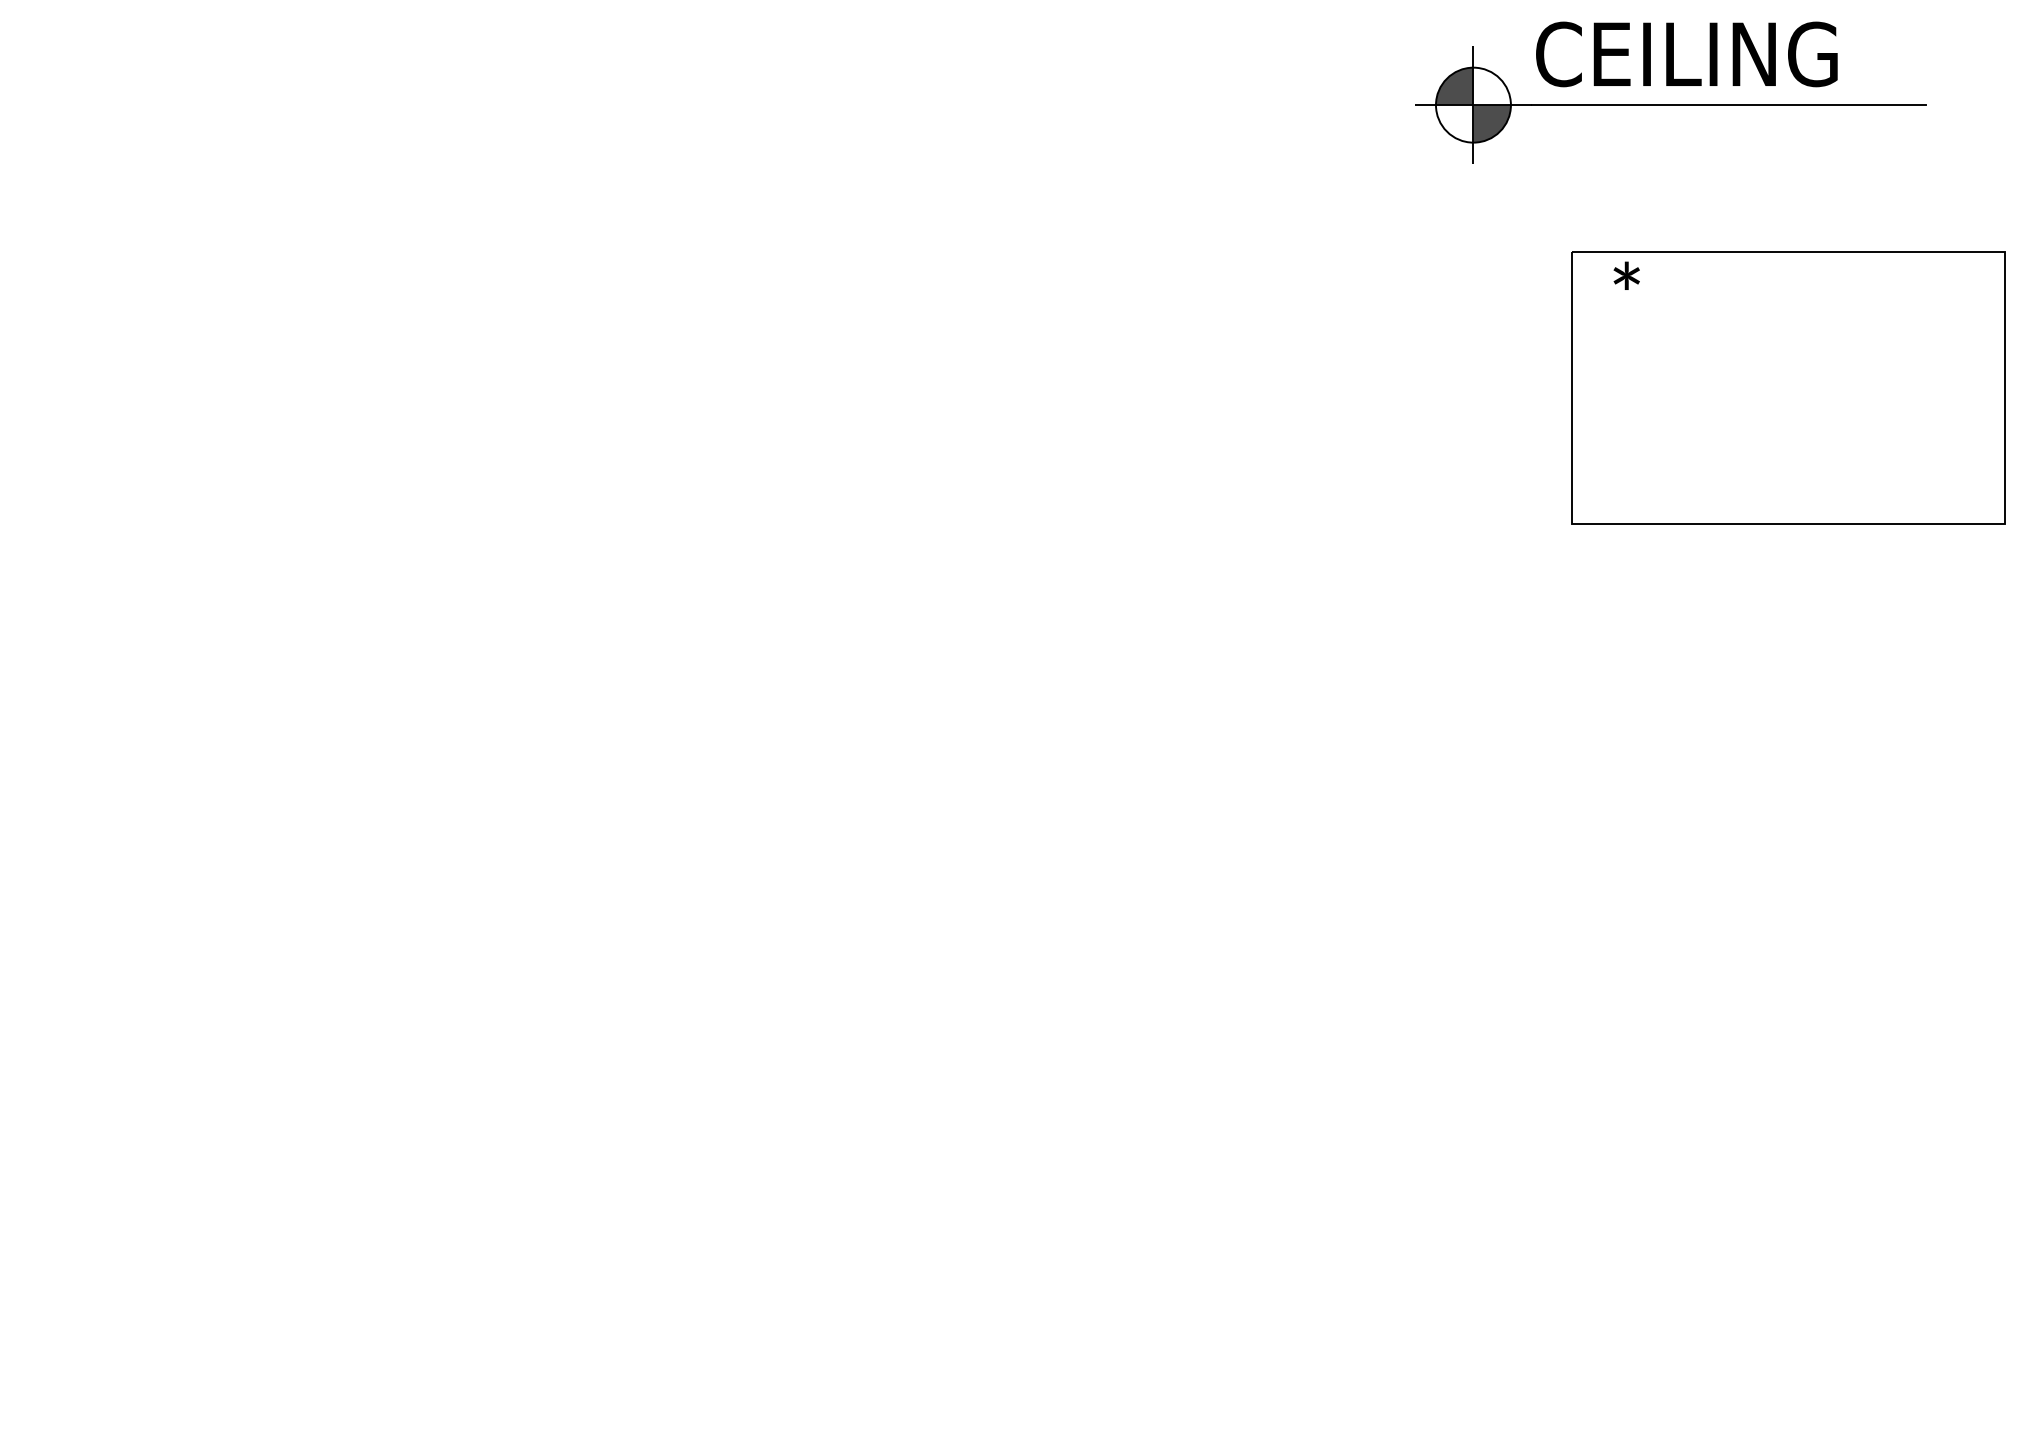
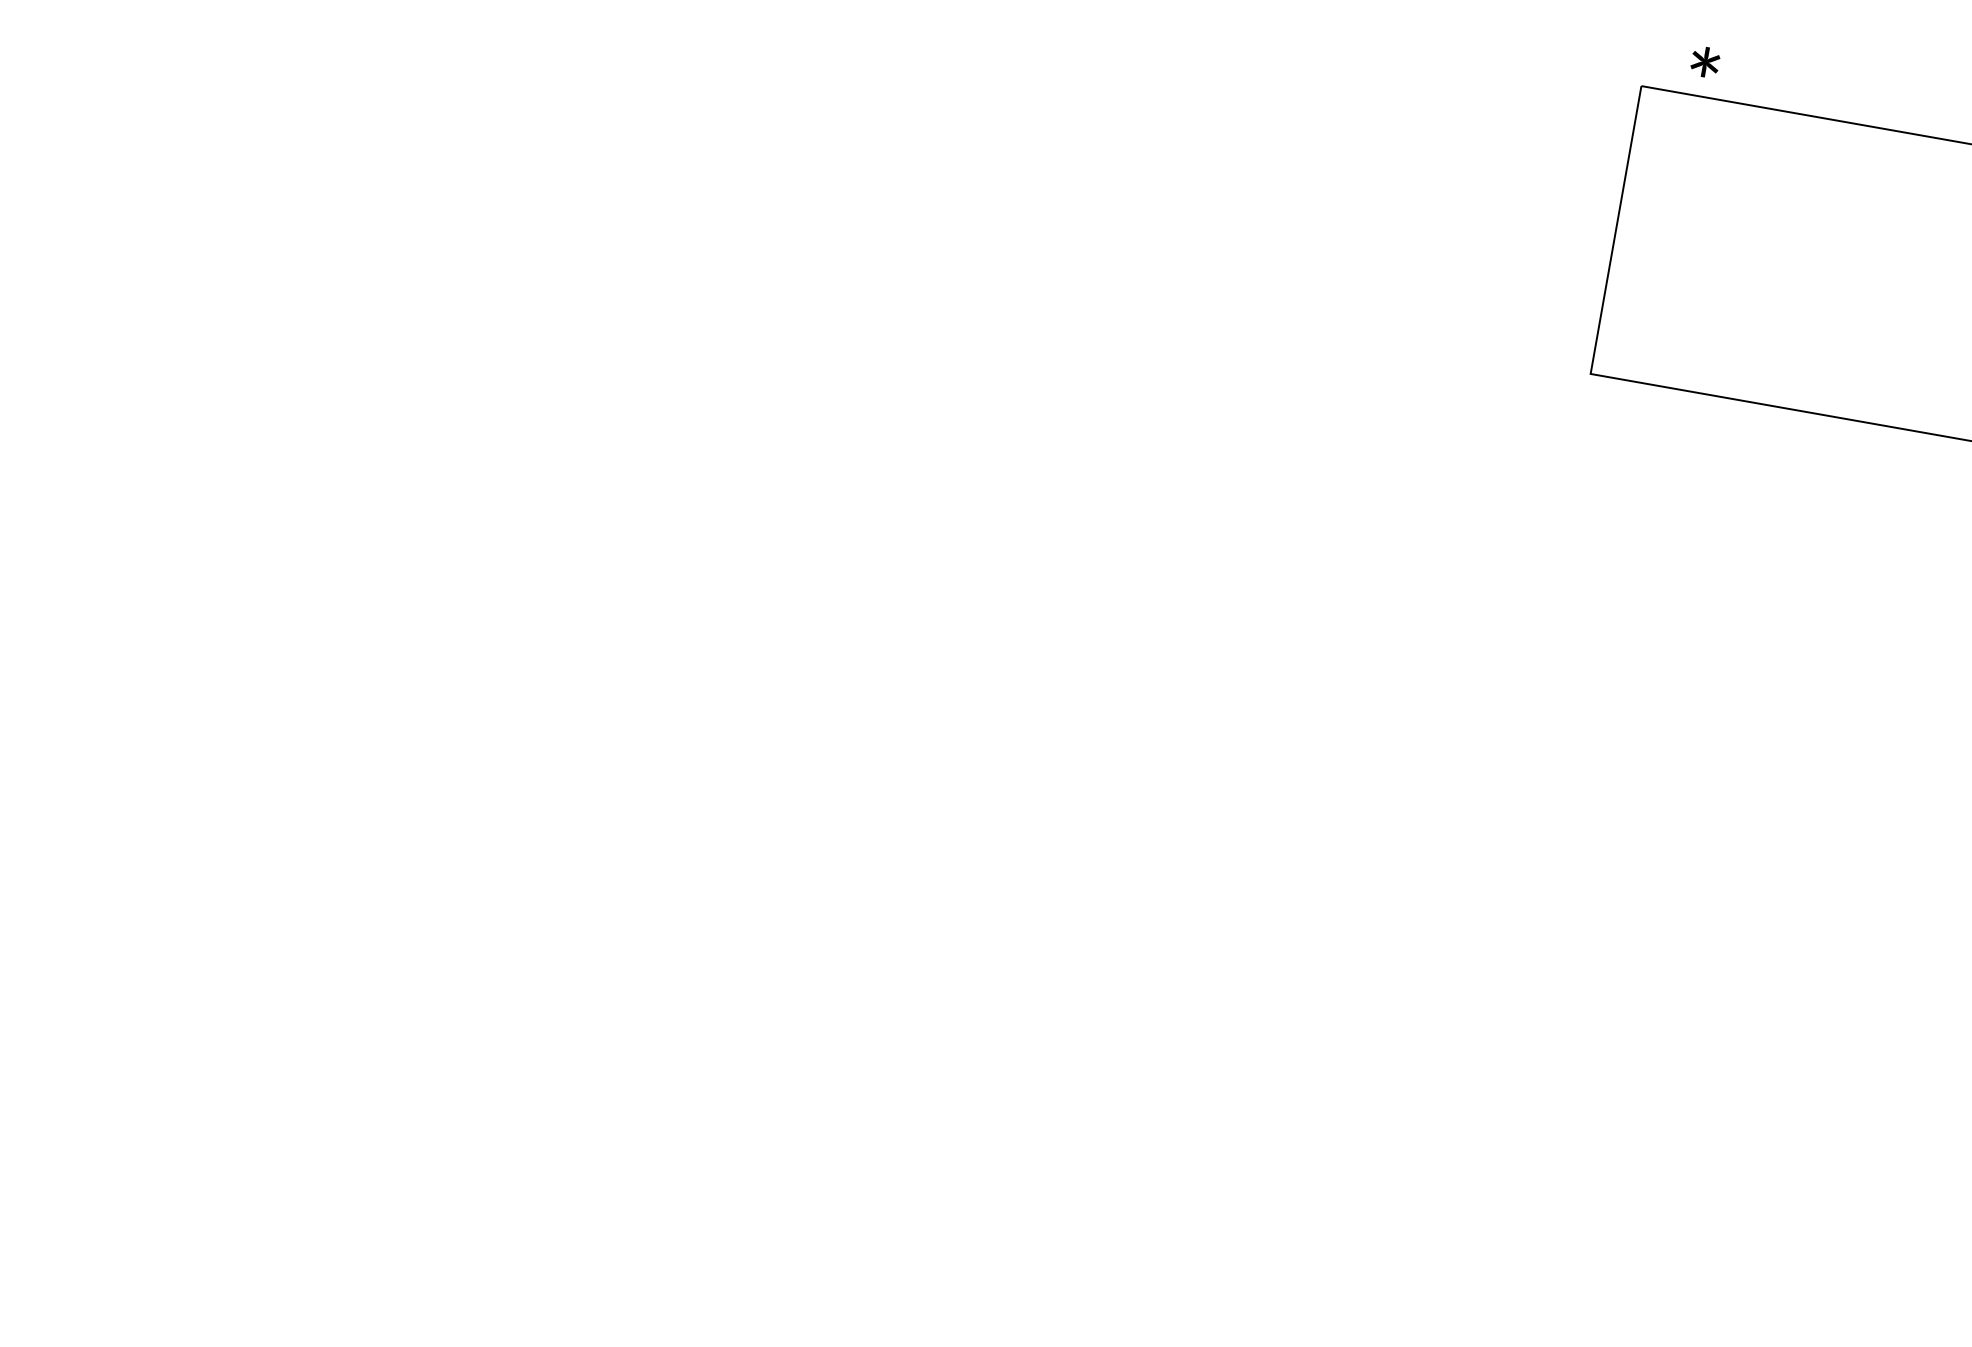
text: (1626, 275) -> (1705, 61), moved

